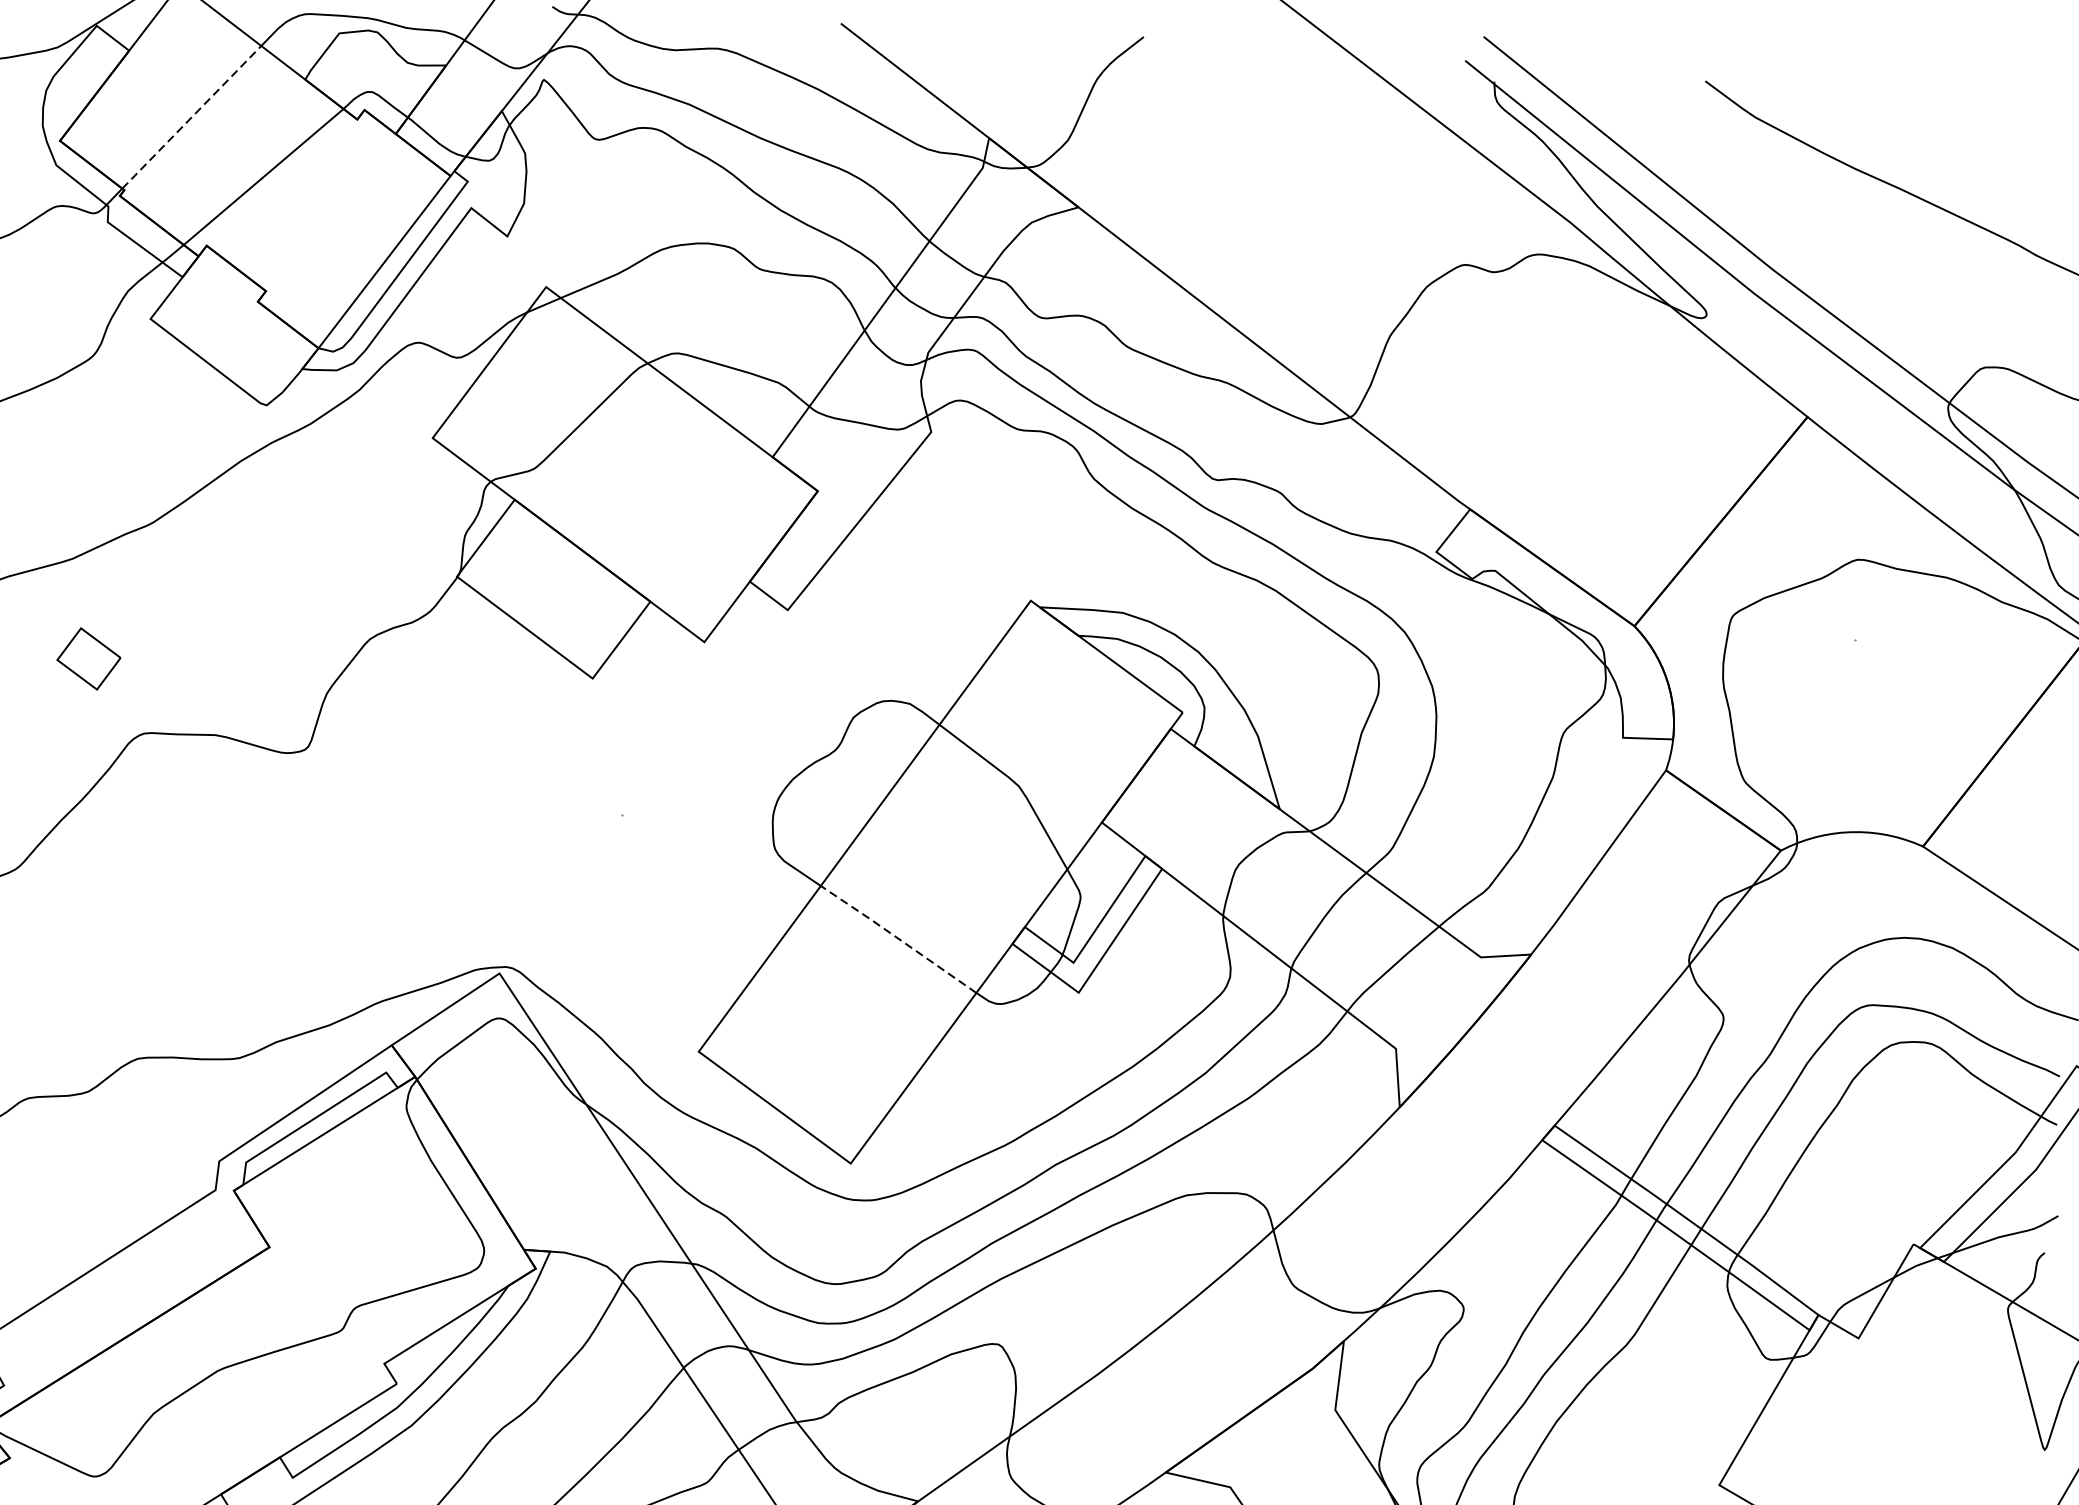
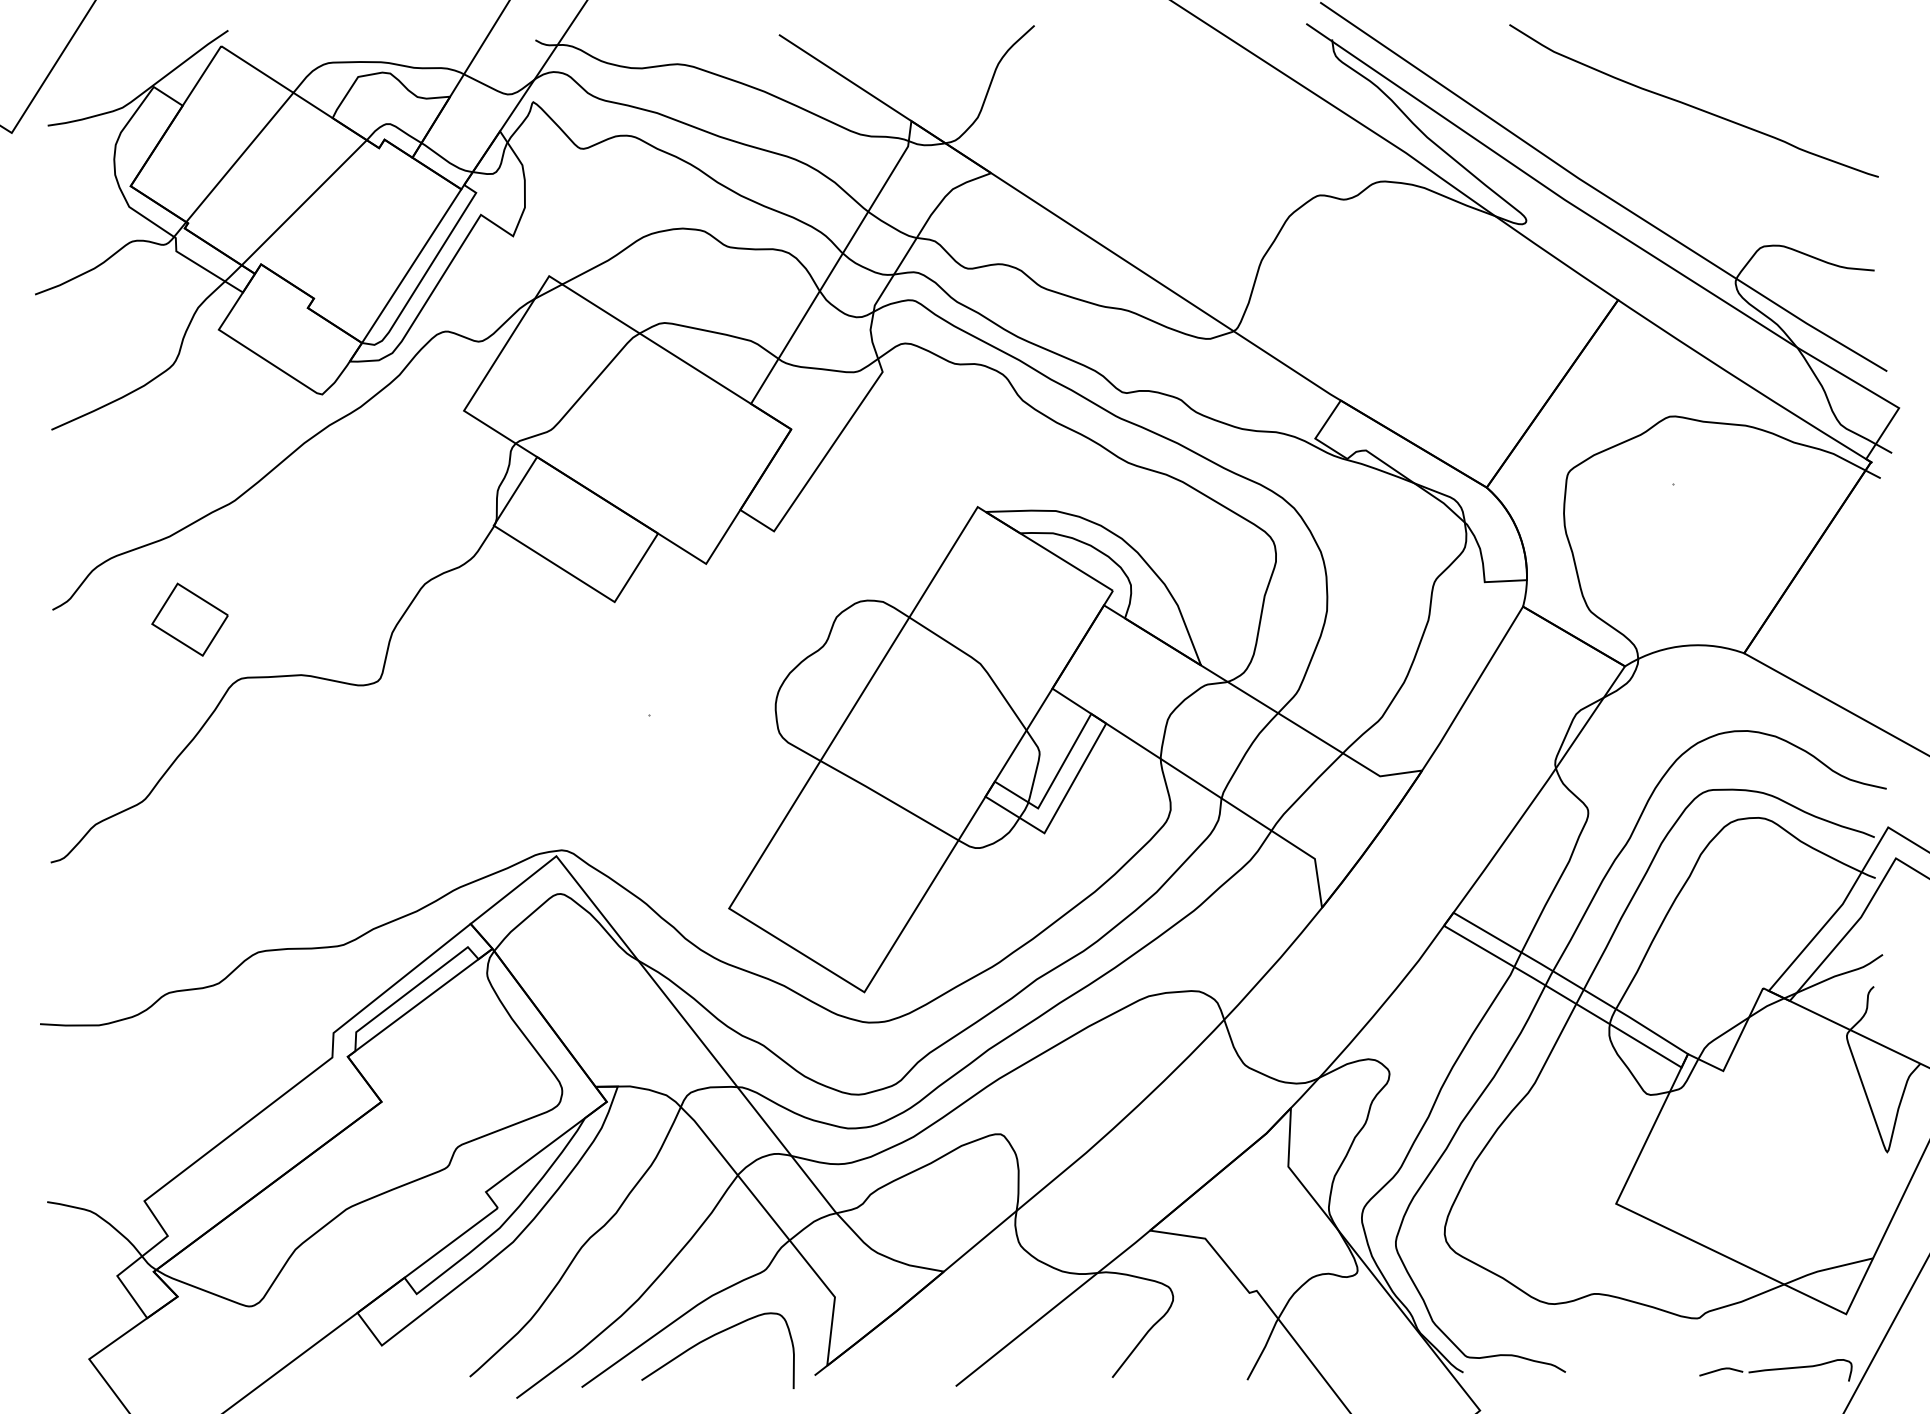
line: (191, 117) -> (239, 157), dashed -> solid
part: (88, 658) -> (189, 619), size x1.43
line: (897, 937) -> (888, 799), dashed -> solid

